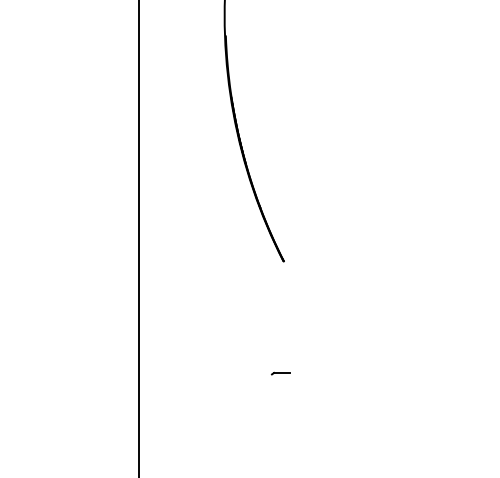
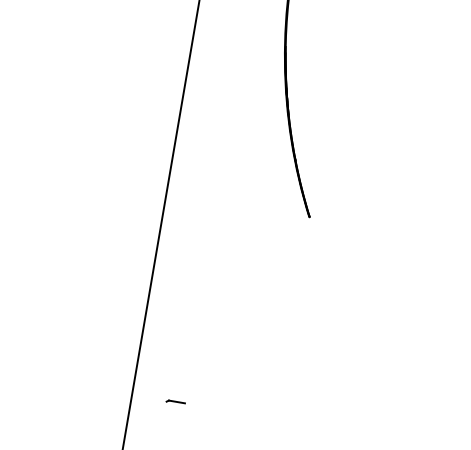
part: (280, 373) -> (175, 402), moved

